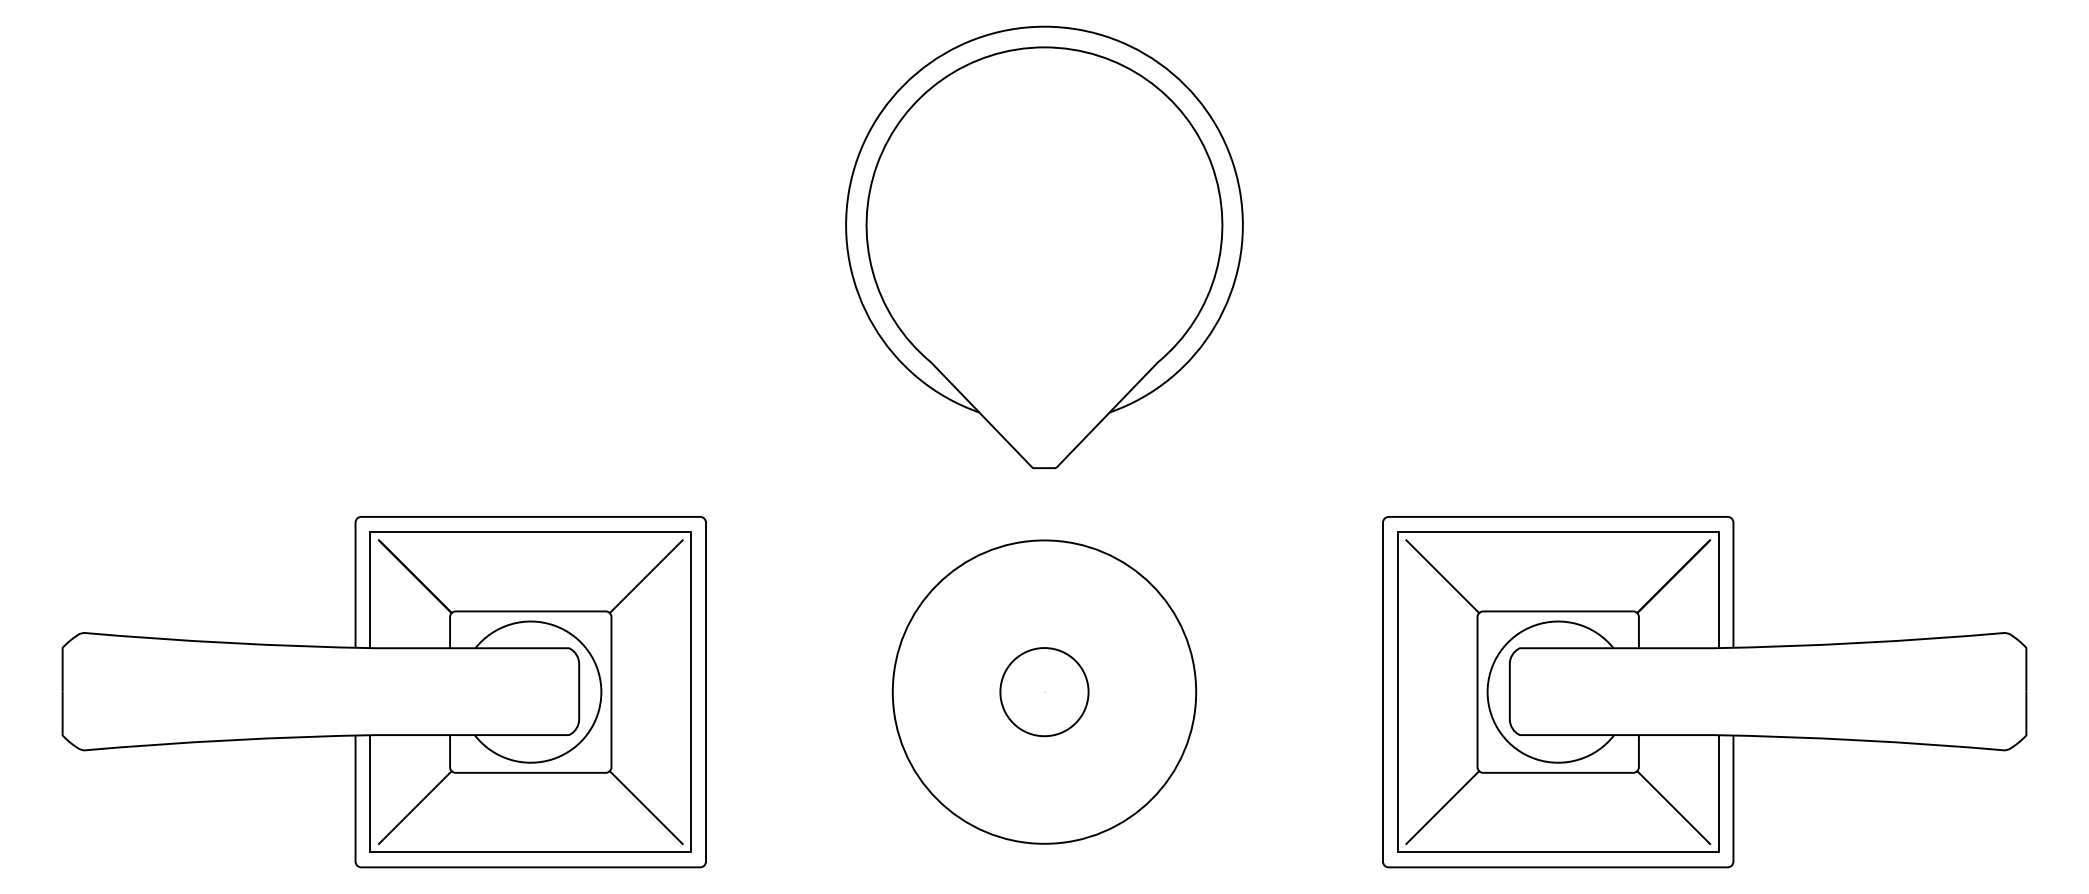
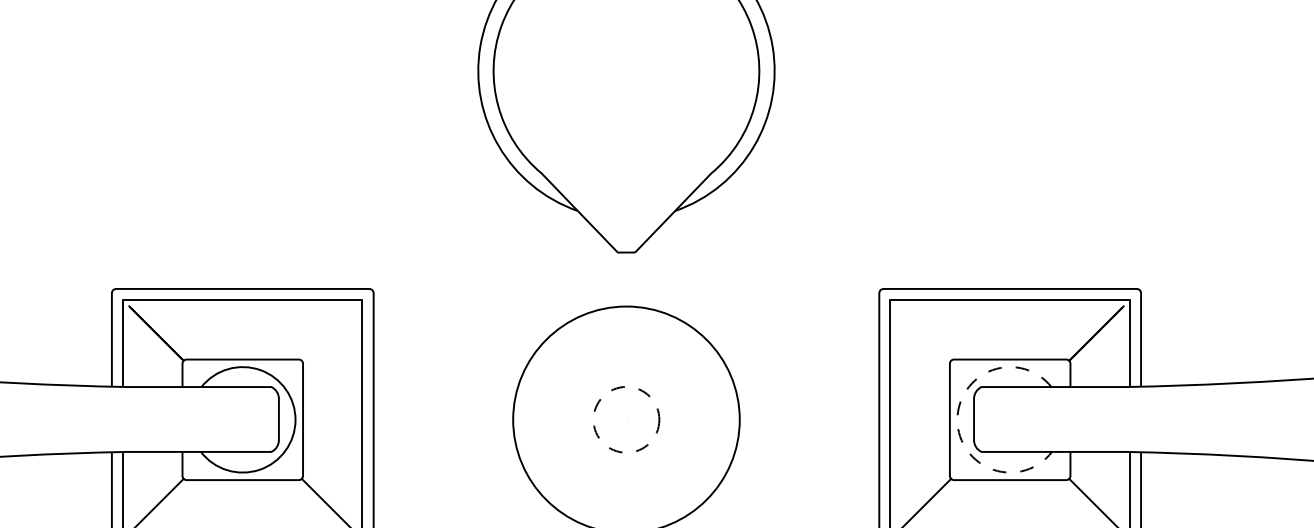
line: (645, 576) -> (328, 333), removed
line: (1442, 576) -> (923, 333), removed
circle: (1044, 692) -> (626, 420), solid -> dashed
arc: (1487, 692) -> (957, 420), solid -> dashed

